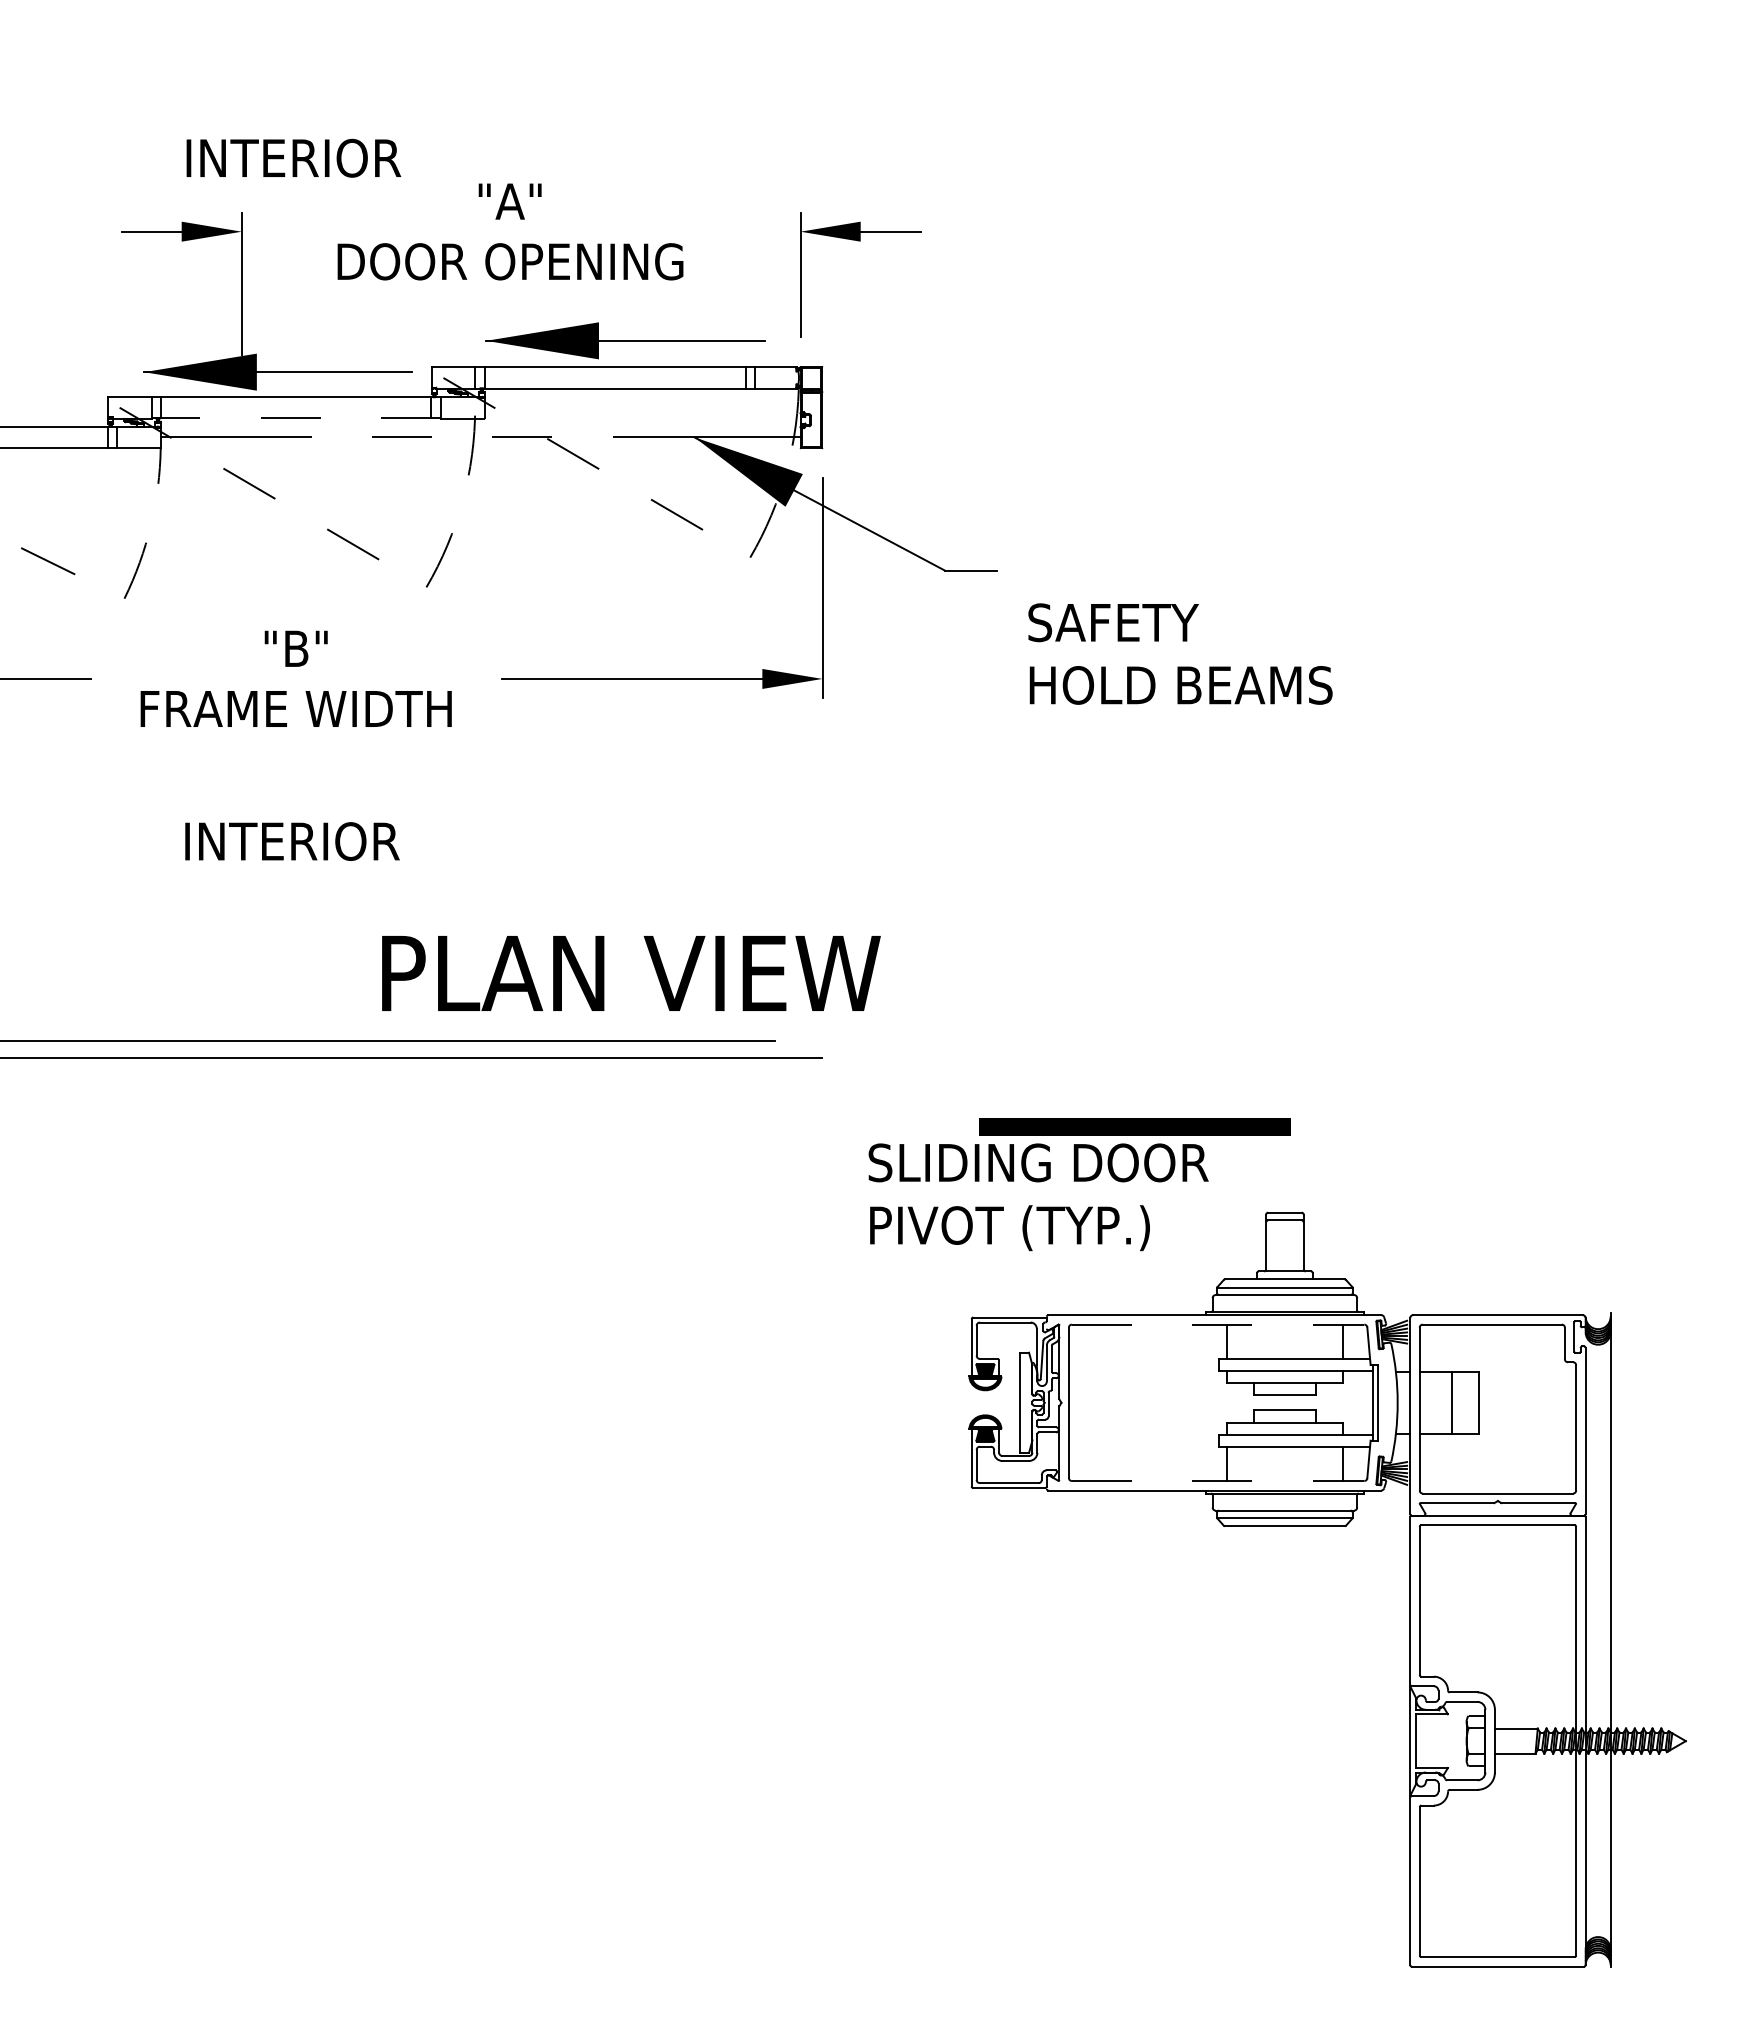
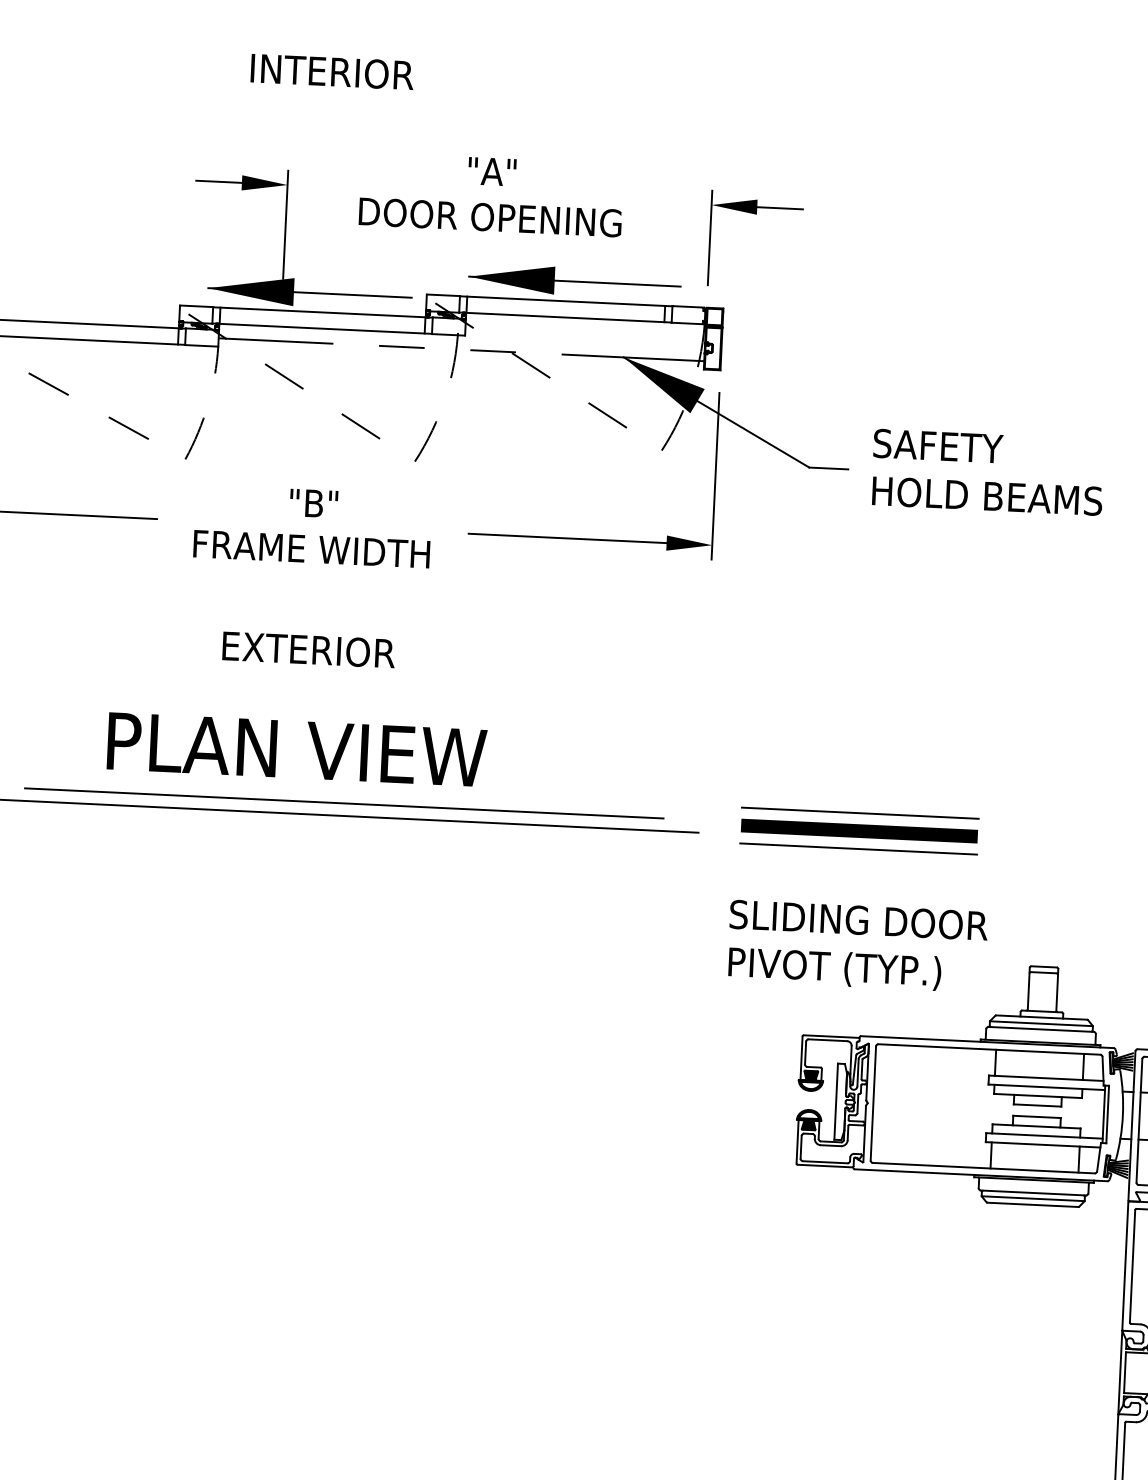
text: (293, 157) -> (332, 71), moved
line: (296, 418) -> (322, 328), dashed -> solid
text: (1180, 653) -> (988, 471), moved
text: (300, 841) -> (310, 649), INTERIOR -> EXTERIOR
text: (631, 973) -> (297, 749), moved
line: (1033, 1022) -> (860, 813), added
line: (1033, 1069) -> (858, 849), added
line: (1134, 1126) -> (859, 831), moved
line: (1218, 1324) -> (989, 1049), dashed -> solid
line: (1218, 1481) -> (984, 1168), dashed -> solid

